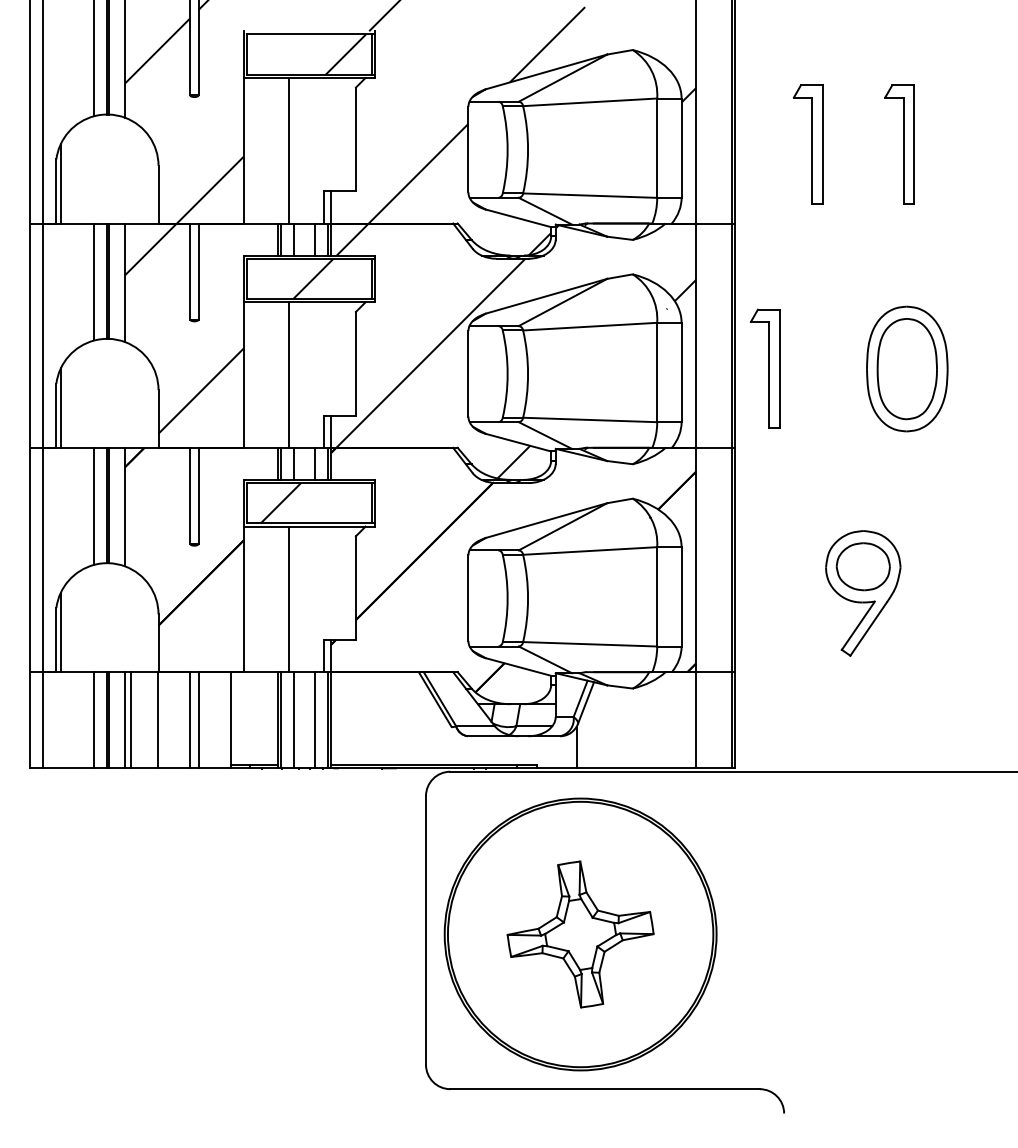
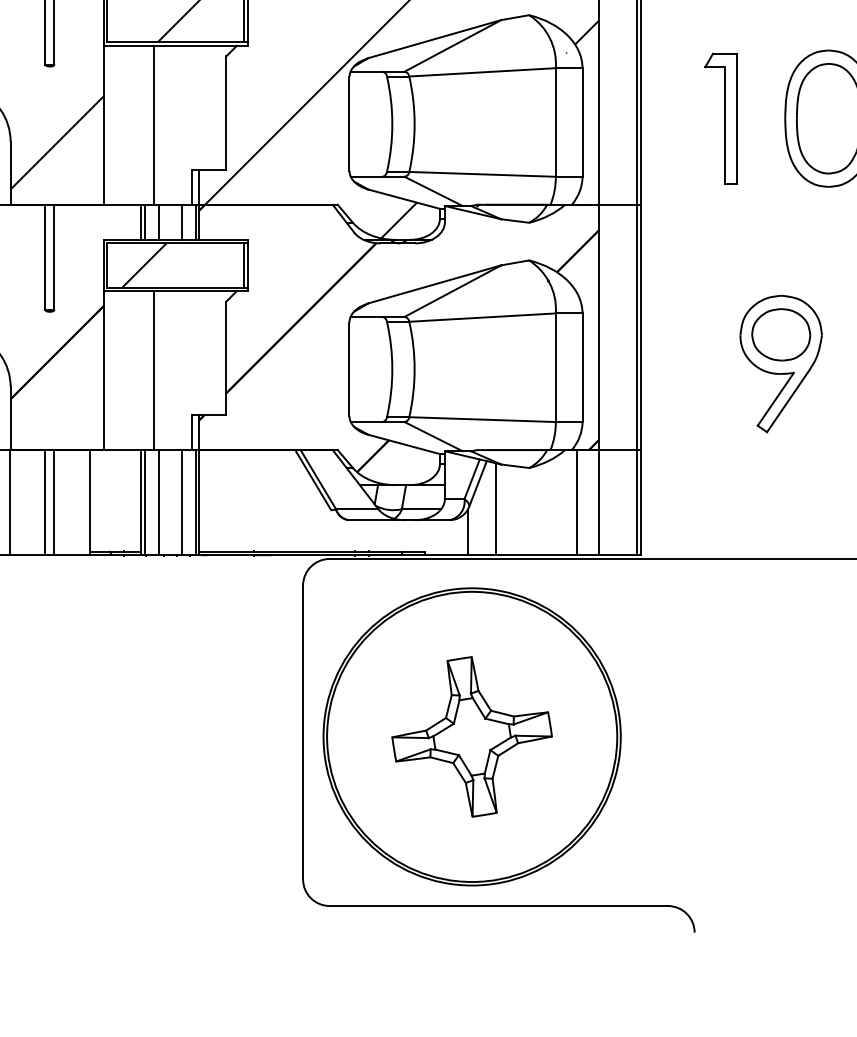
part: (765, 368) -> (721, 118), moved
line: (676, 720) -> (576, 502), added
line: (602, 726) -> (496, 509), added

